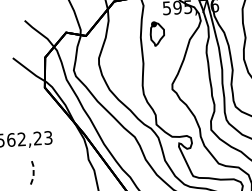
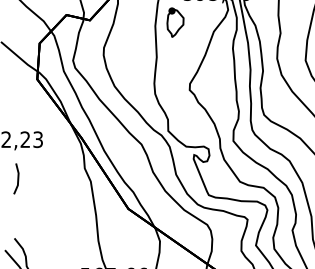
line: (33, 171) -> (18, 178), dashed -> solid

